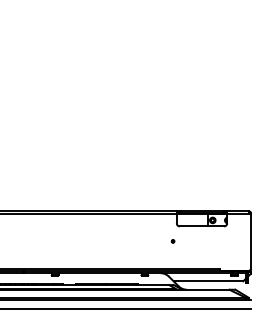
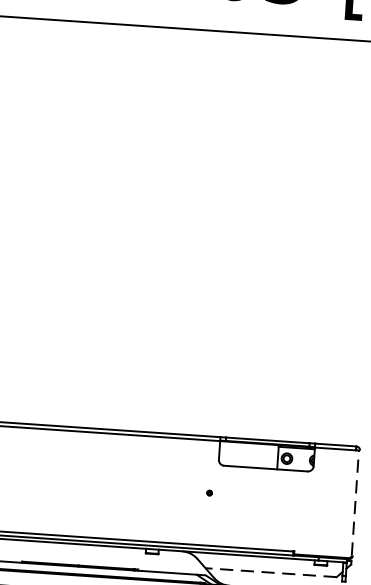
line: (250, 241) -> (355, 503), solid -> dashed
line: (208, 281) -> (271, 573), solid -> dashed

